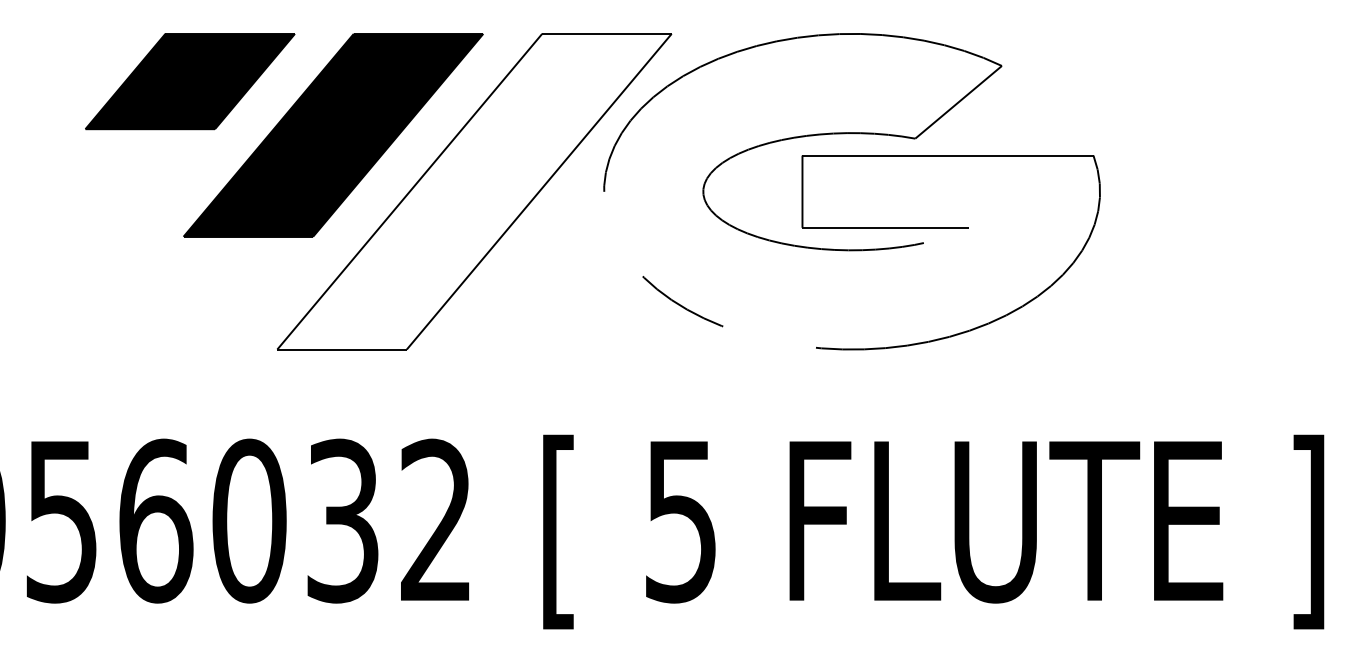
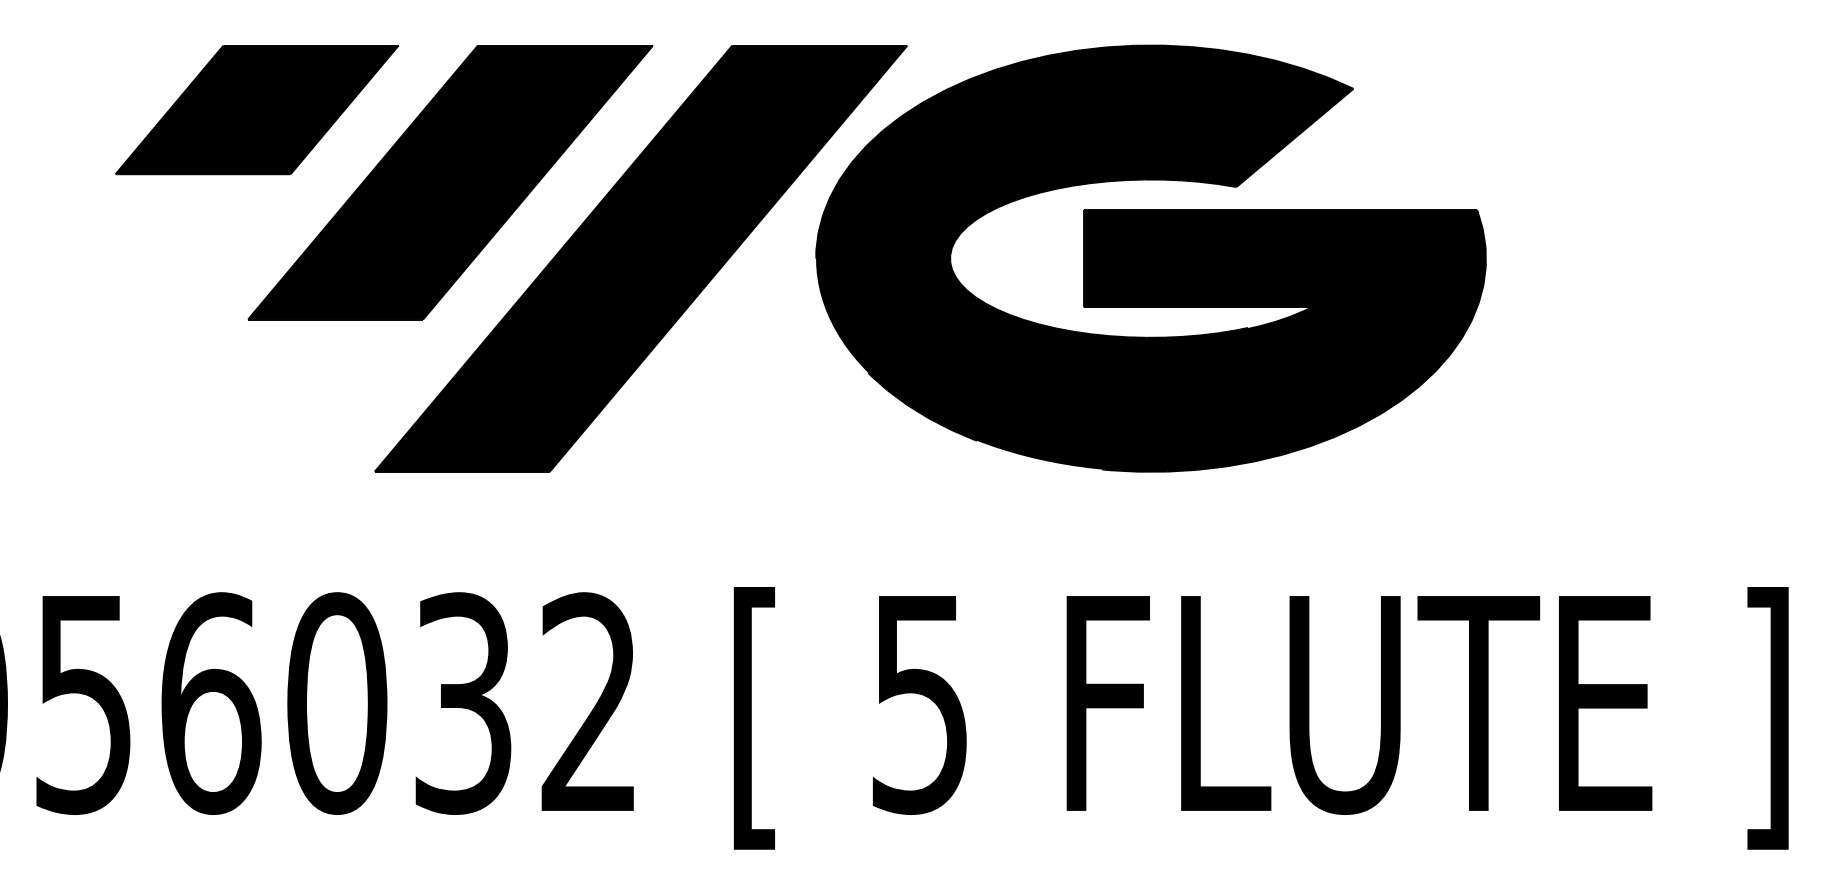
fill: (474, 191) -> (640, 258), added
fill: (852, 191) -> (1151, 258), added

